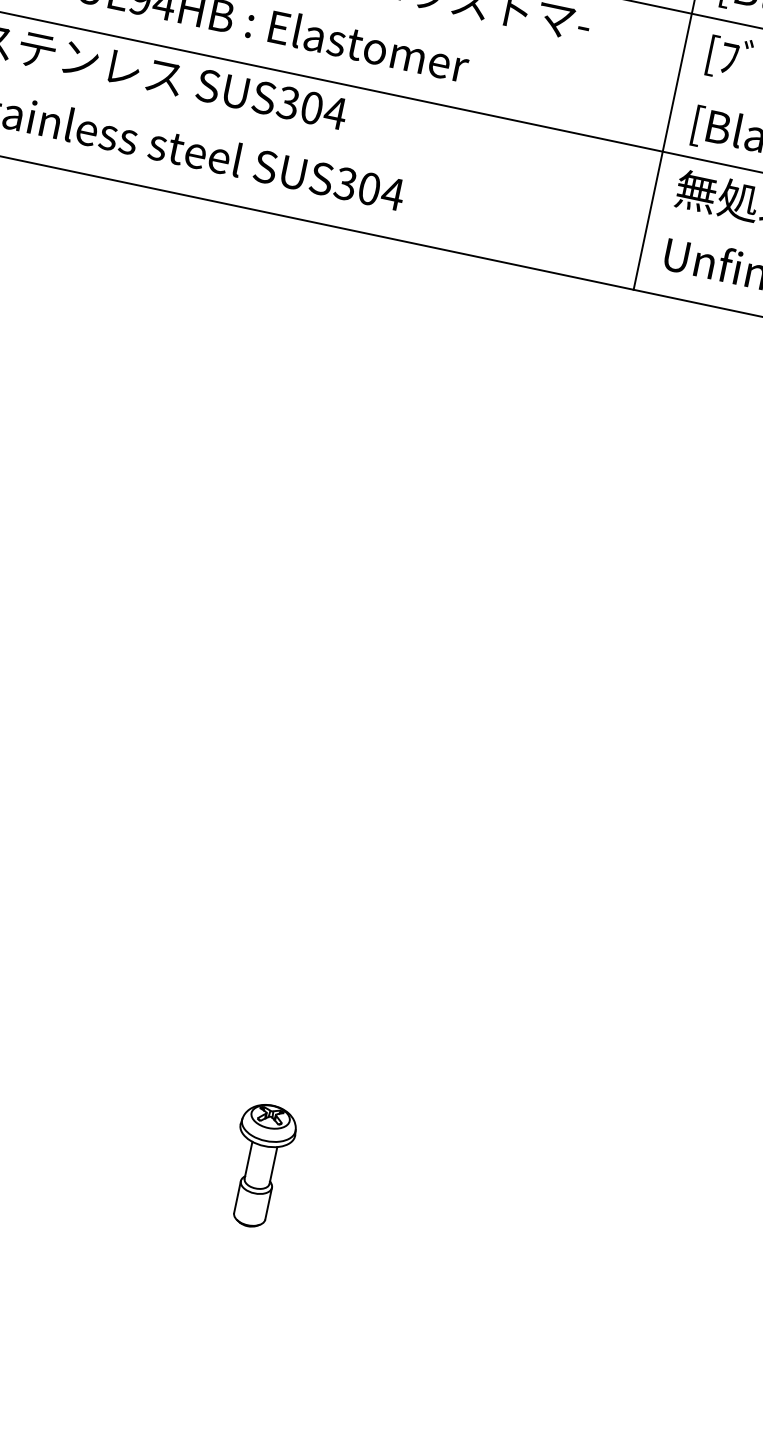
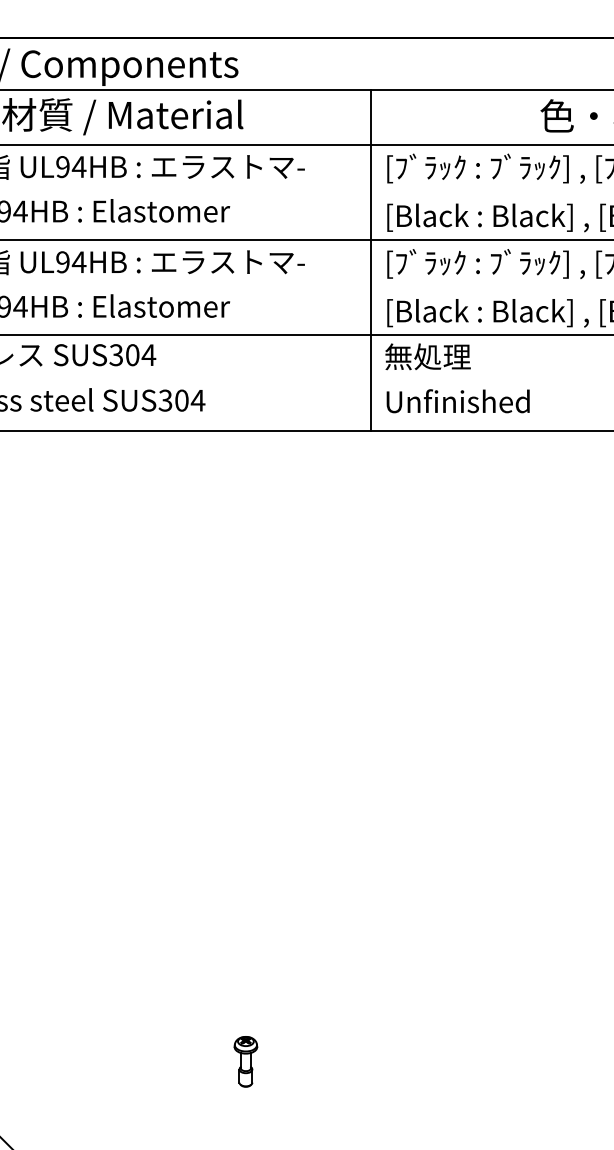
part: (259, 1165) -> (245, 1061), size x0.6

